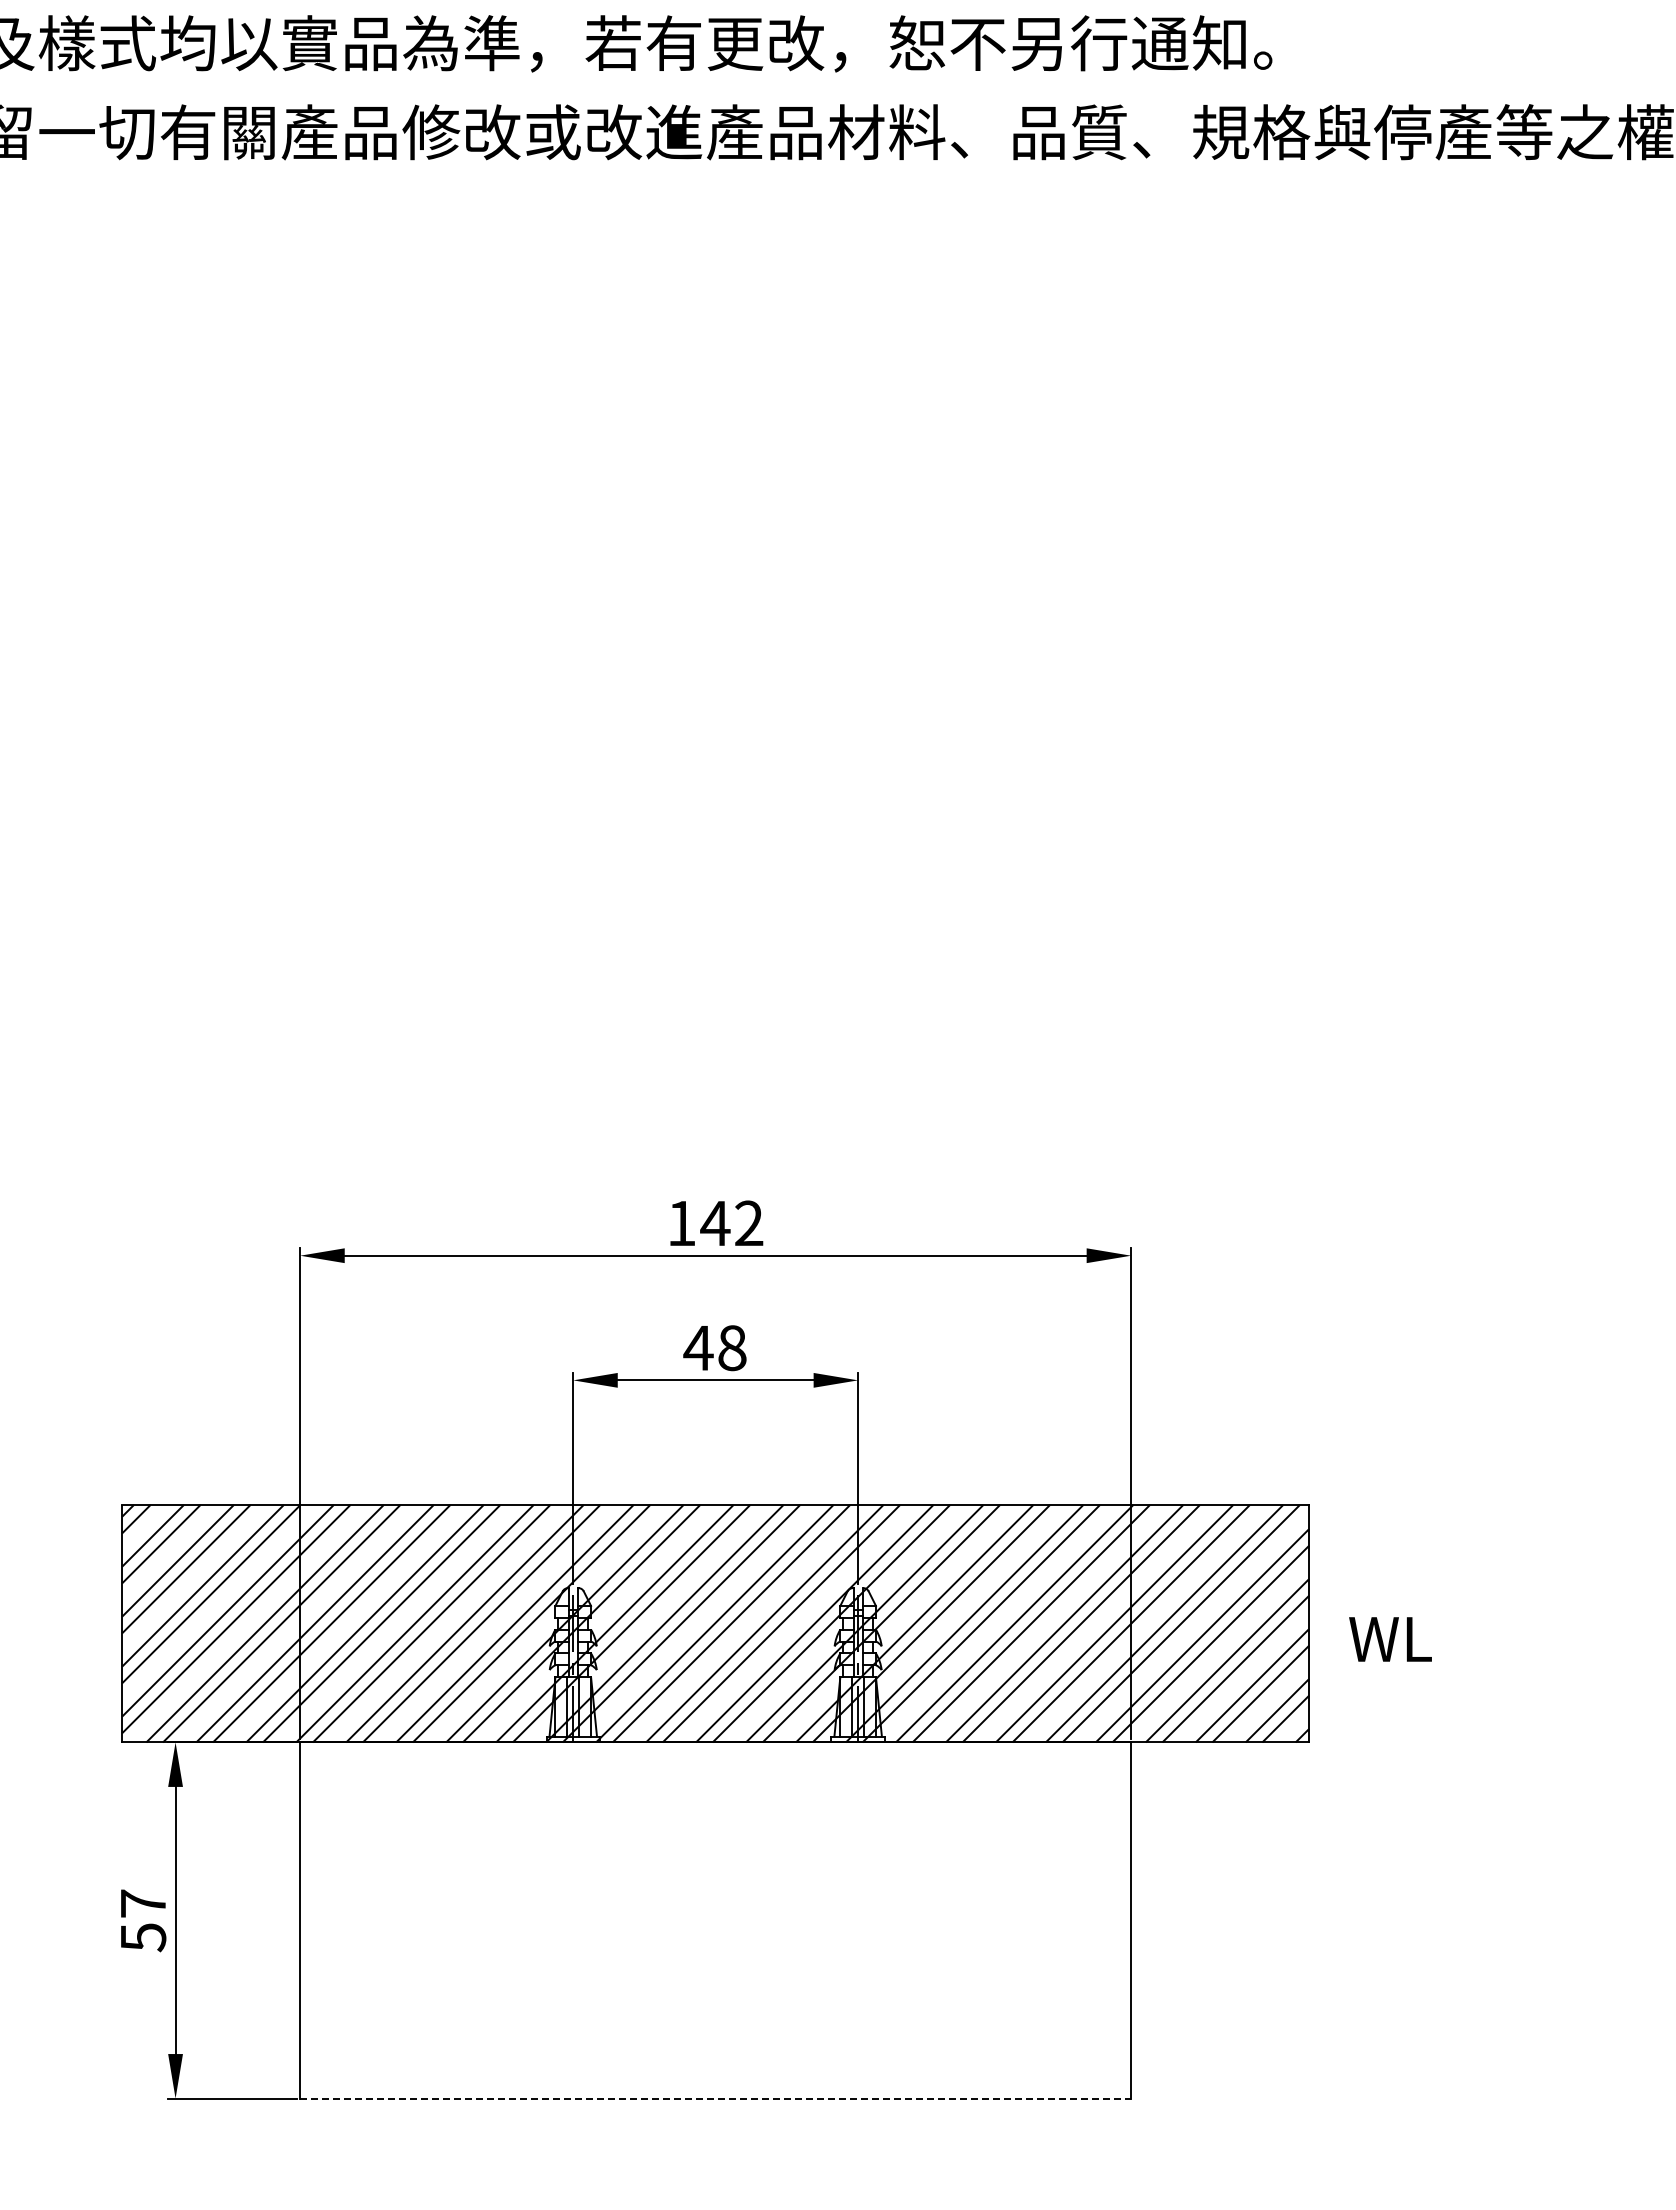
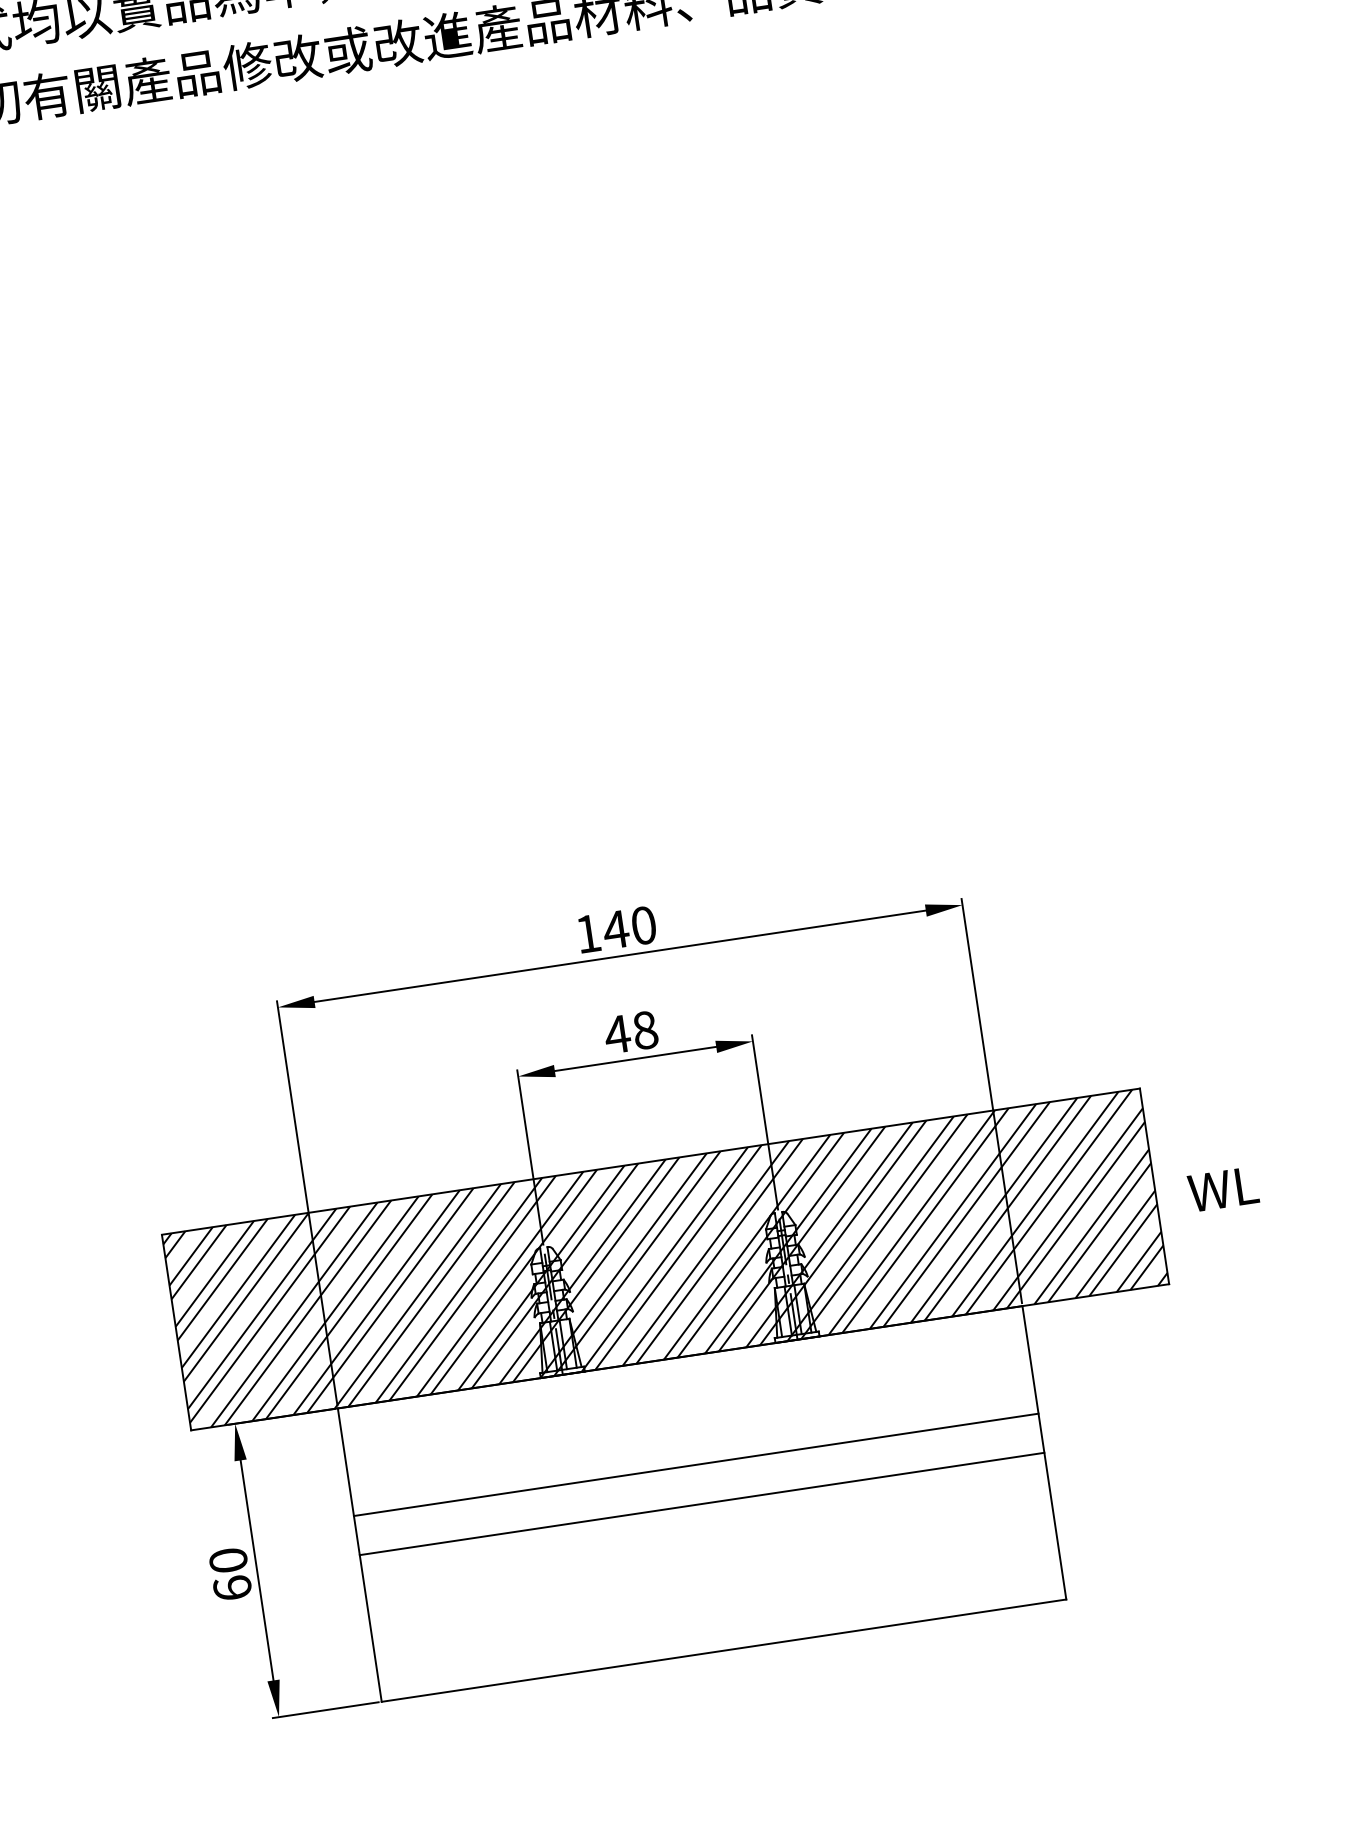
text: (749, 1223) -> (644, 925), 142 -> 140
line: (715, 1873) -> (696, 1465), added
text: (143, 1920) -> (230, 1574), 57 -> 60
line: (715, 1920) -> (701, 1503), added
line: (716, 2098) -> (724, 1650), dashed -> solid

